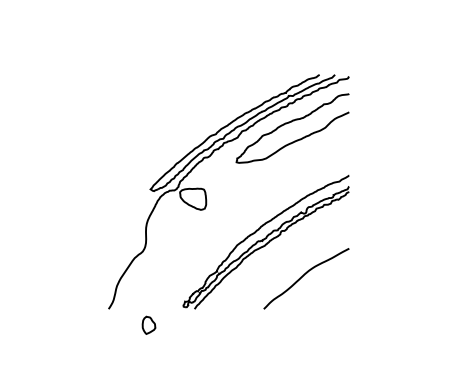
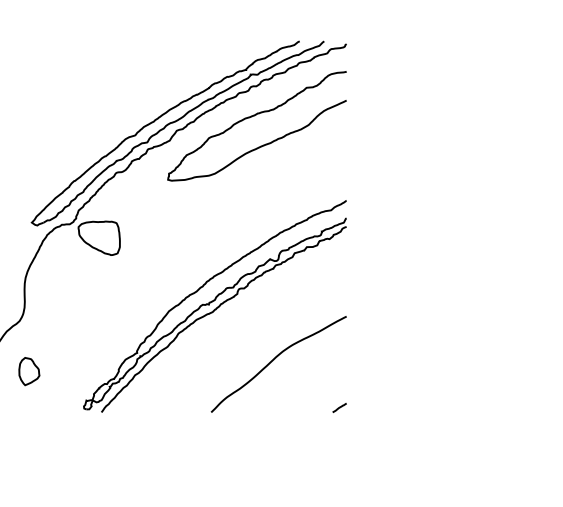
curve: (344, 305) -> (339, 406), added
part: (148, 324) -> (28, 370), moved

